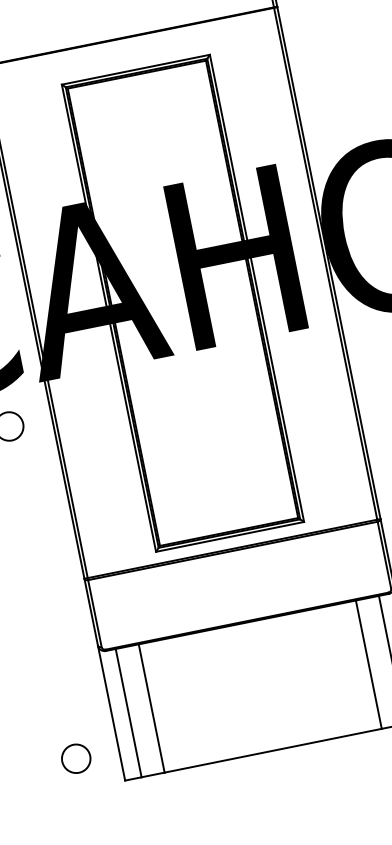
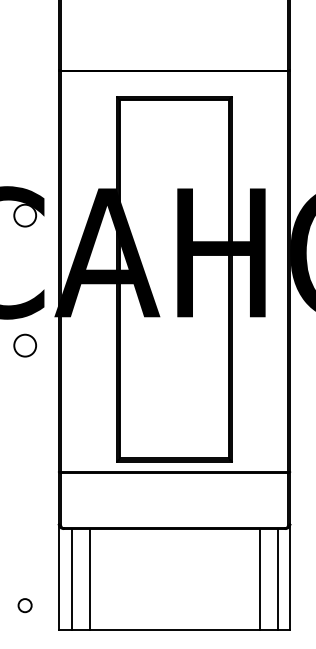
circle: (75, 758) -> (24, 605), size x0.6

